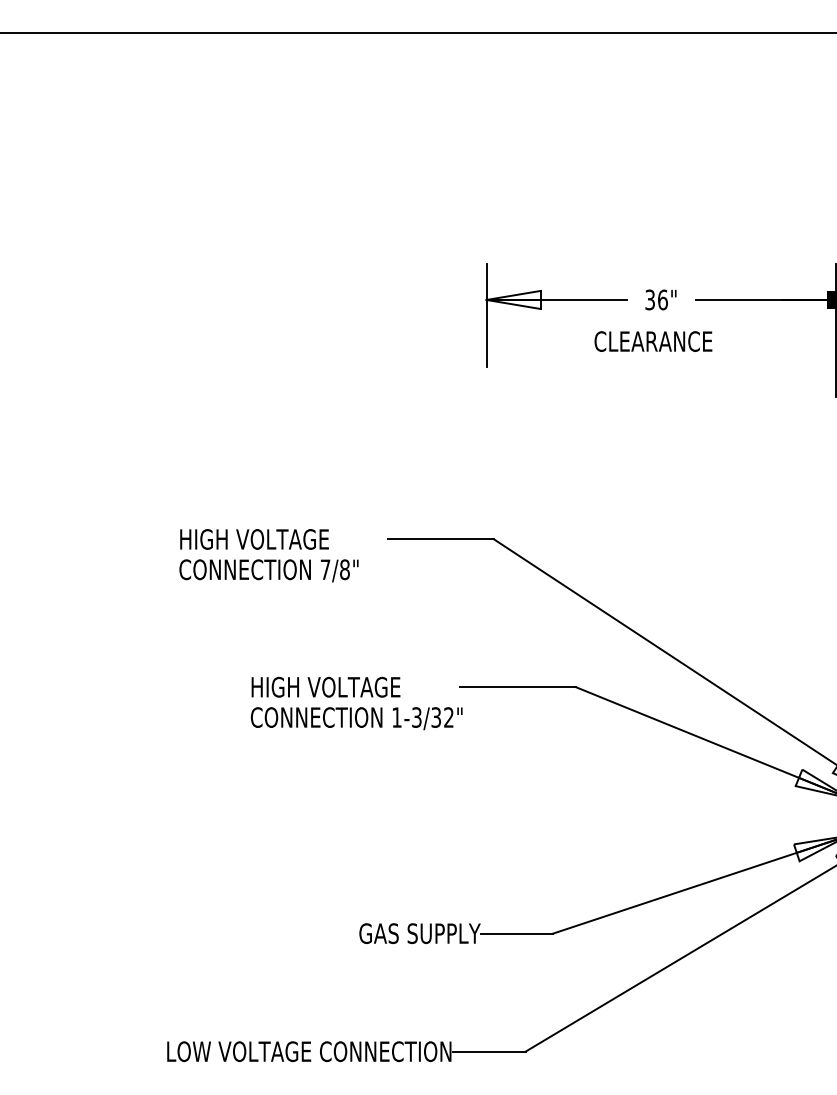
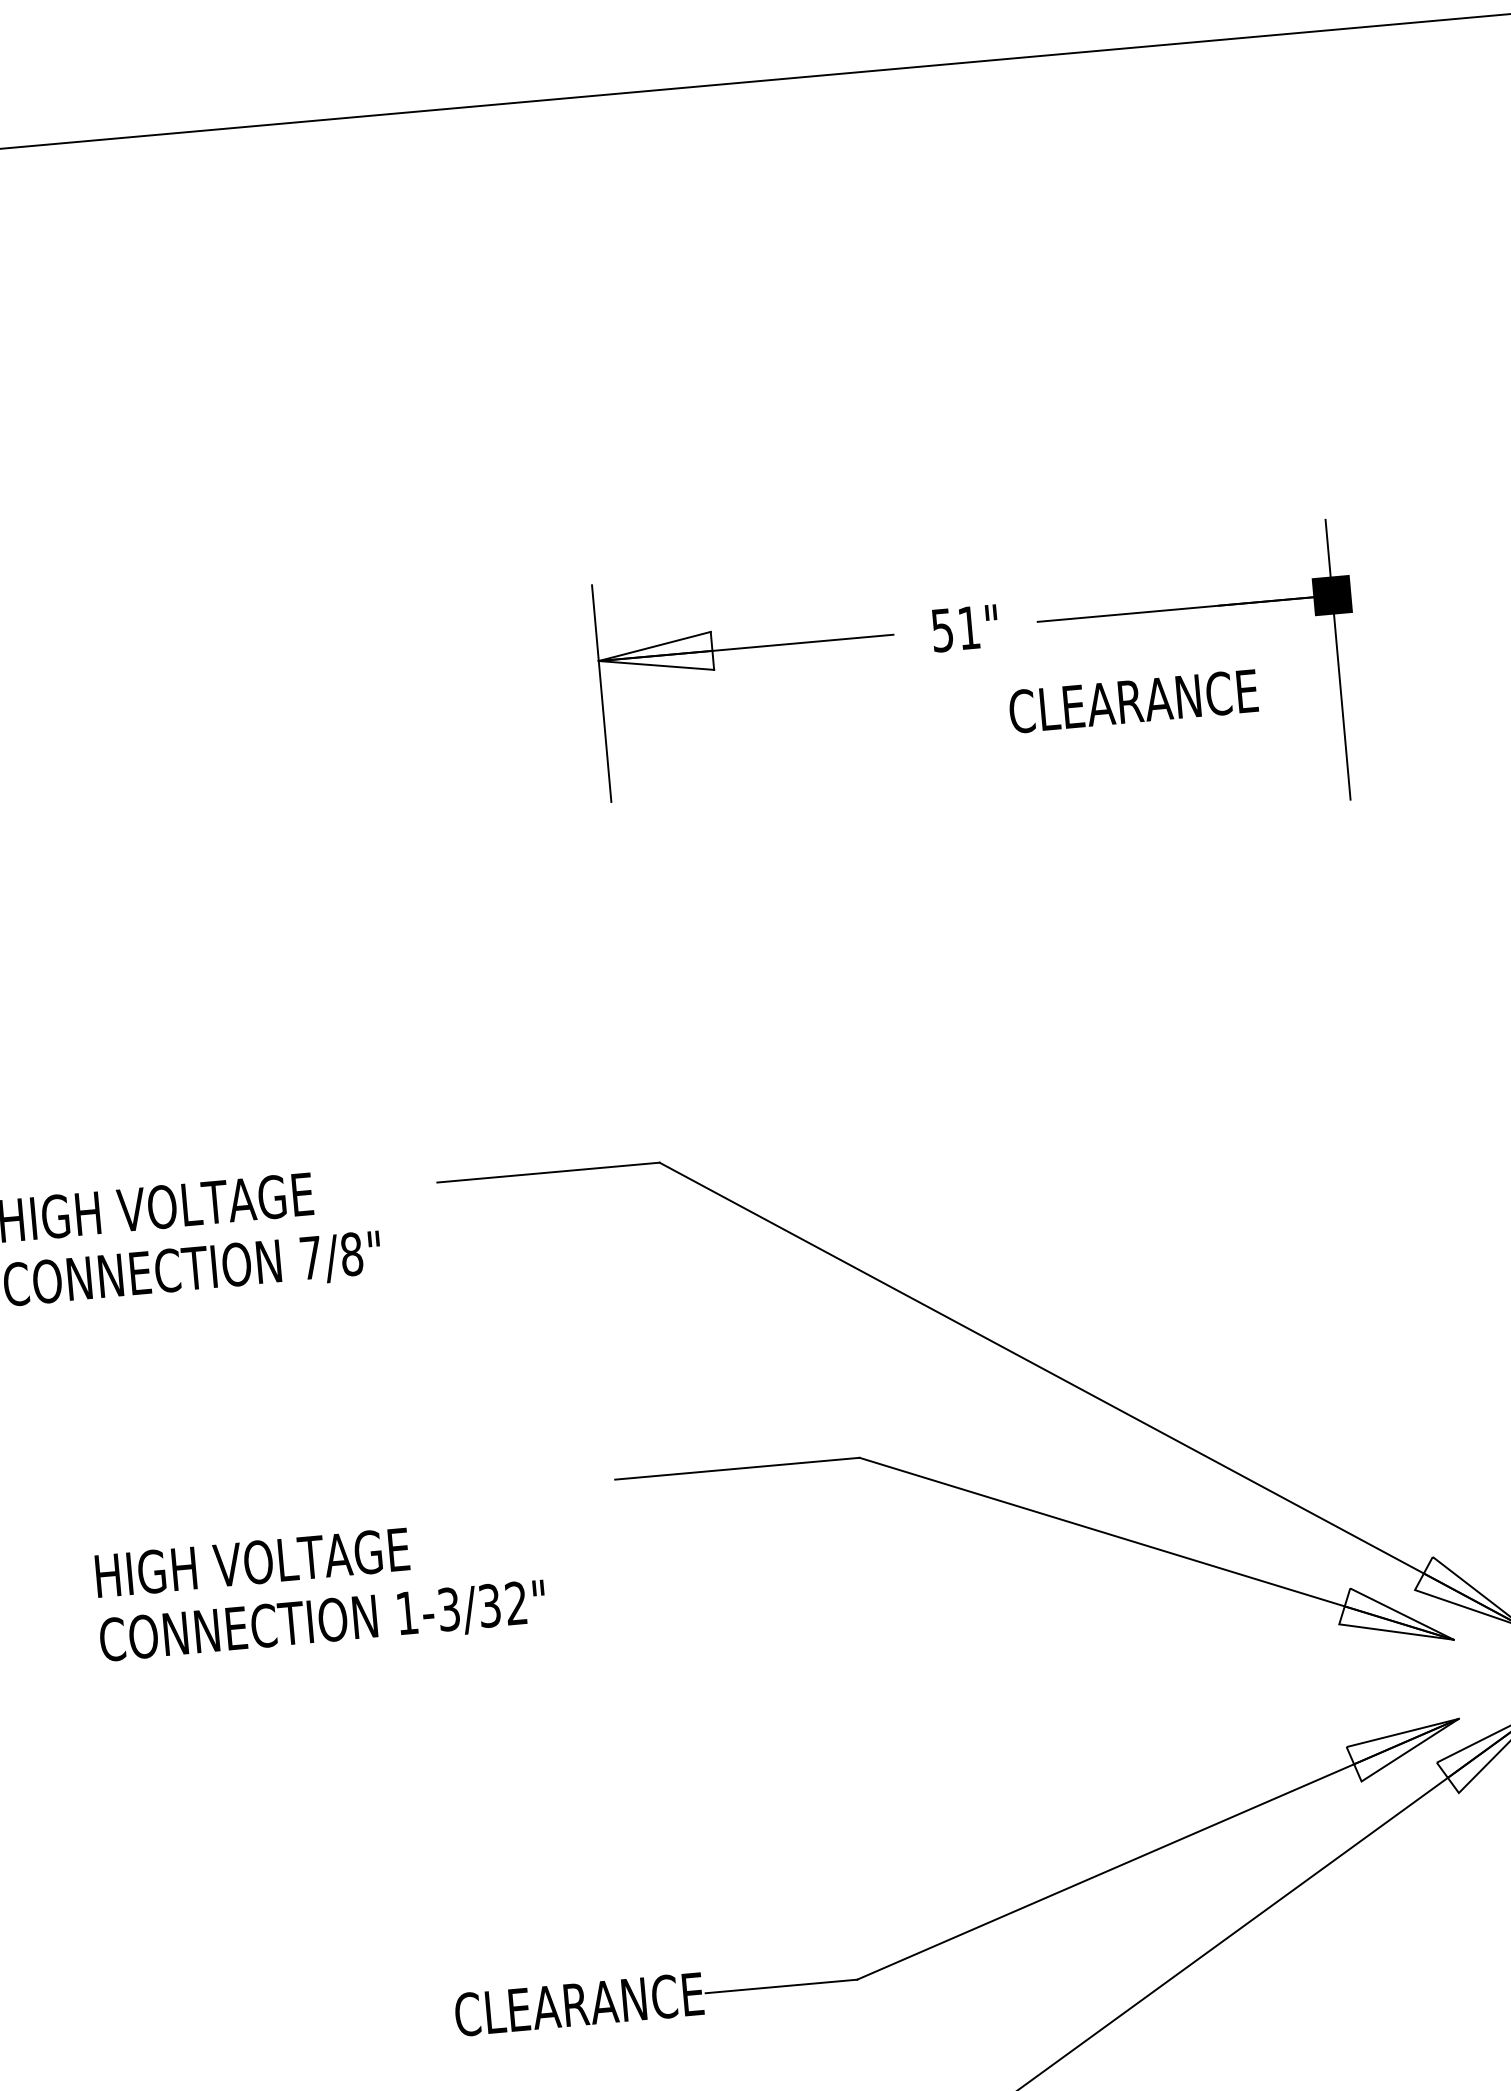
text: (656, 299) -> (955, 628), 36" -> 51"
text: (653, 341) -> (1133, 701), moved
text: (356, 703) -> (319, 1591), moved
text: (419, 933) -> (576, 2004), GAS SUPPLY -> CLEARANCE

